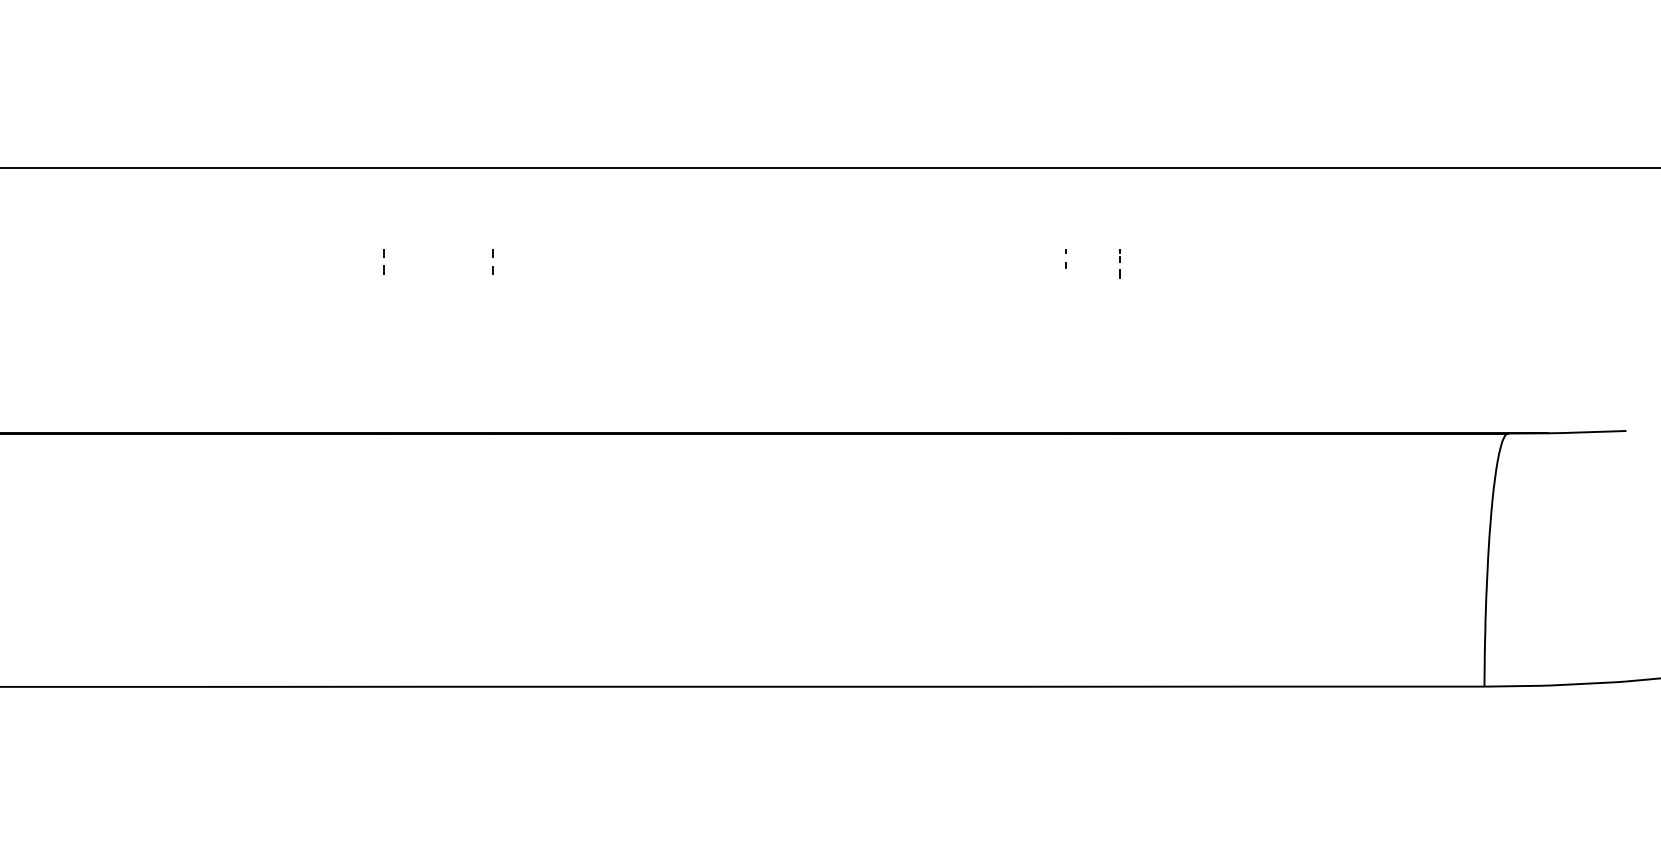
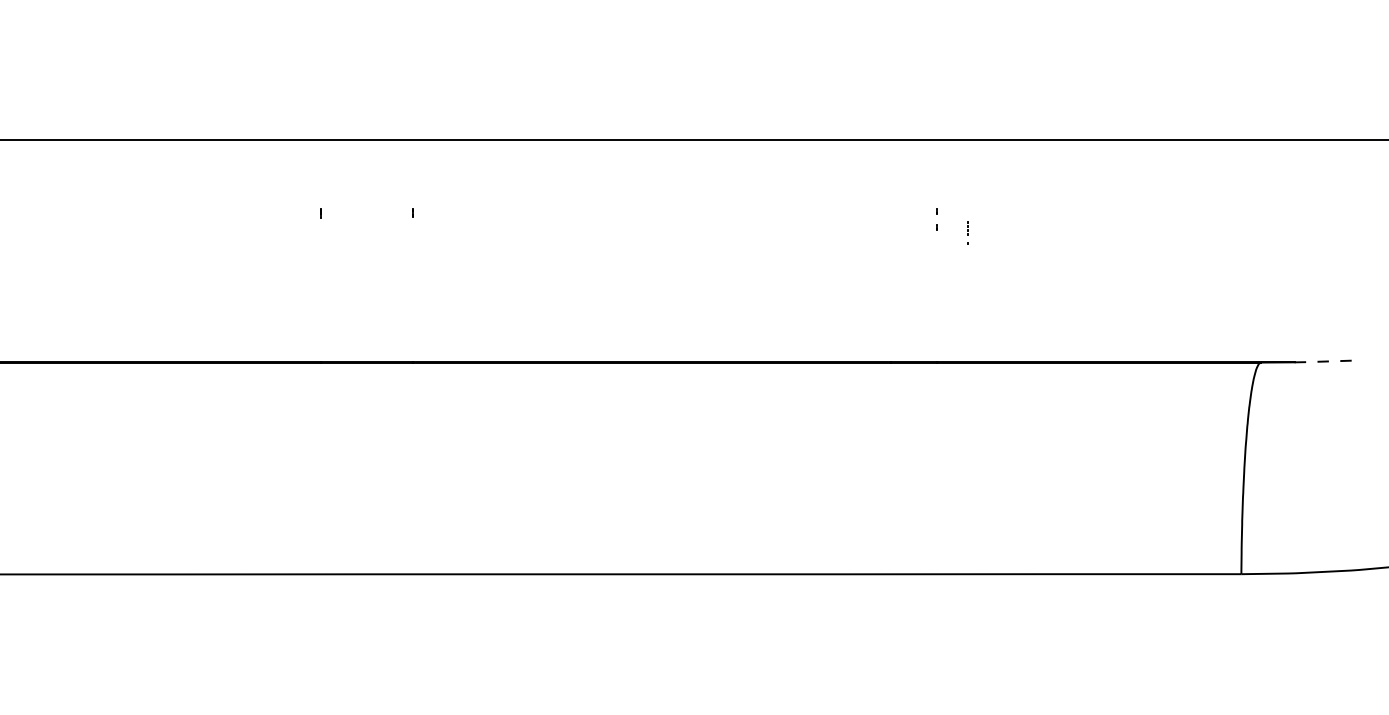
line: (1064, 261) -> (967, 231), moved
line: (1586, 432) -> (1326, 361), solid -> dashed

